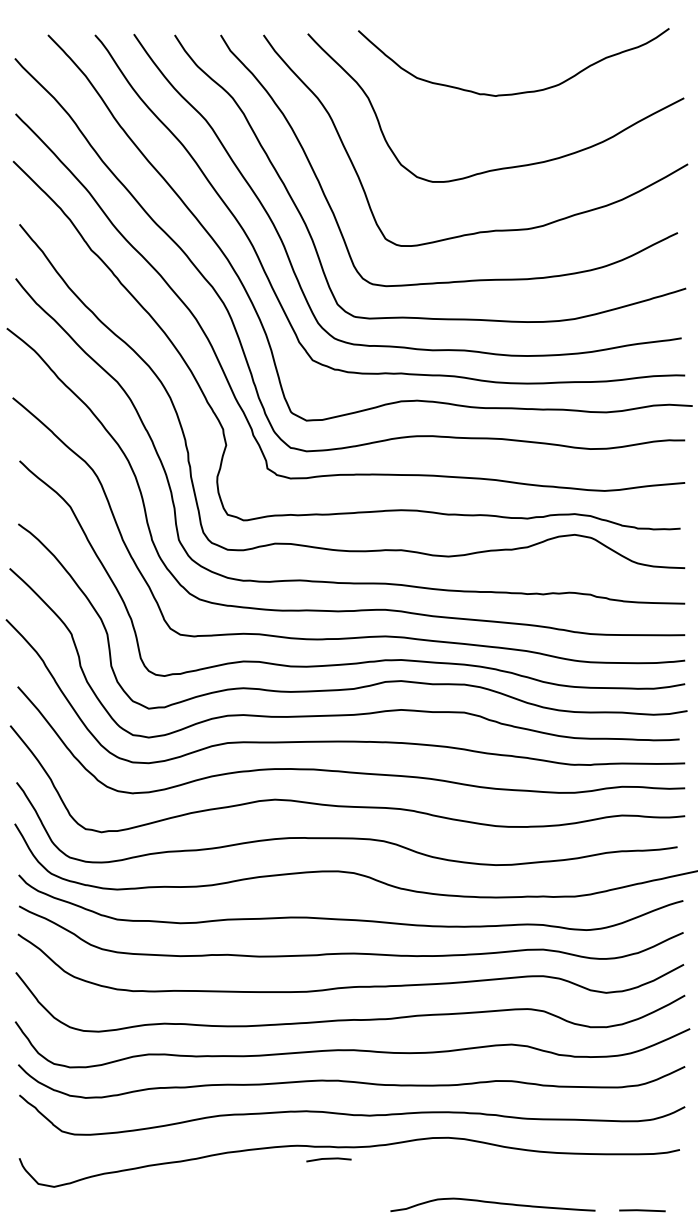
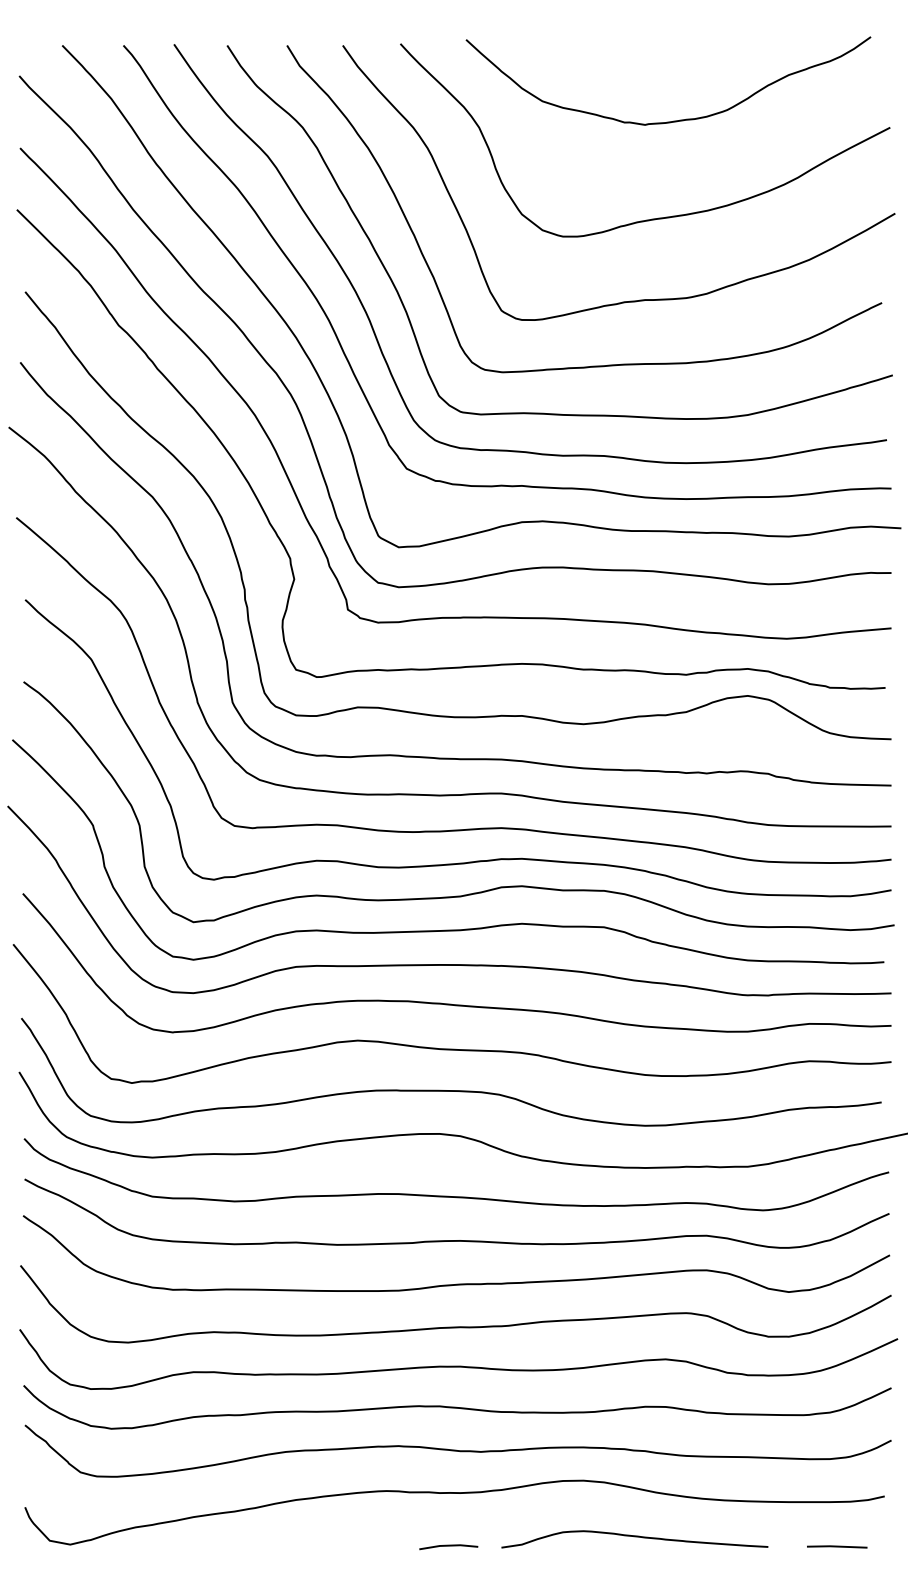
line: (328, 1159) -> (448, 1546), moved
curve: (492, 1203) -> (634, 1537), moved
line: (642, 1210) -> (837, 1546), moved

